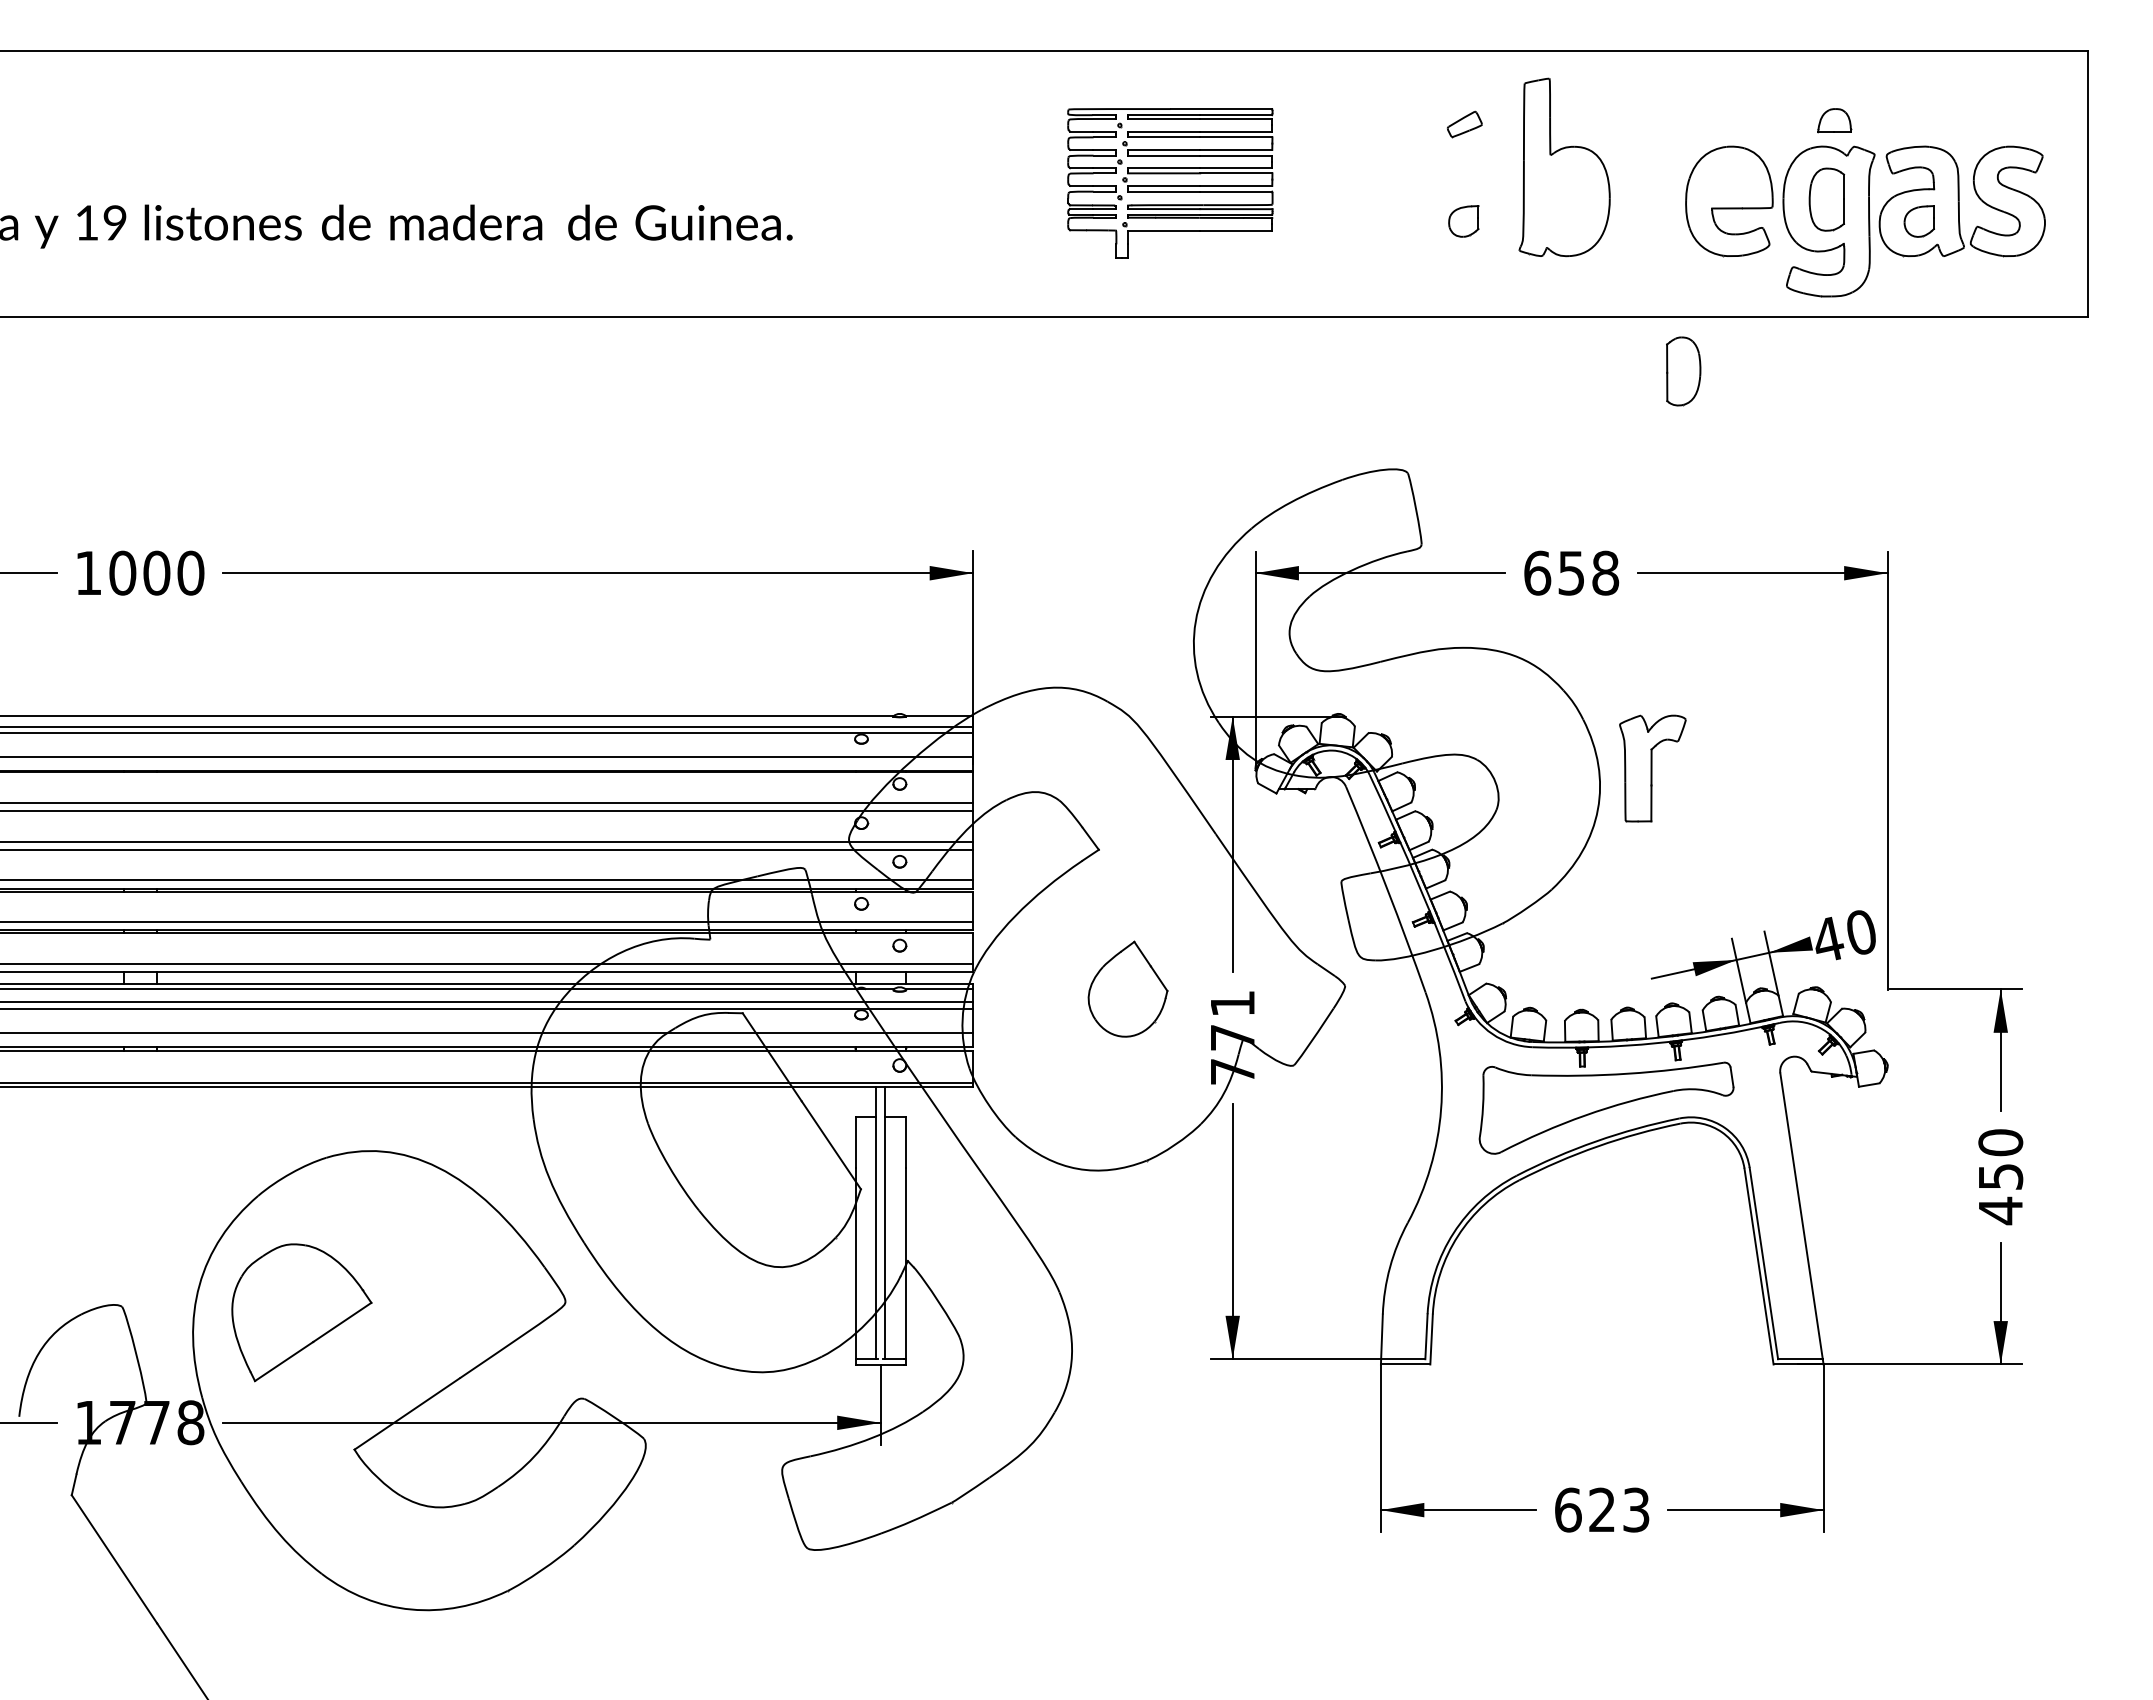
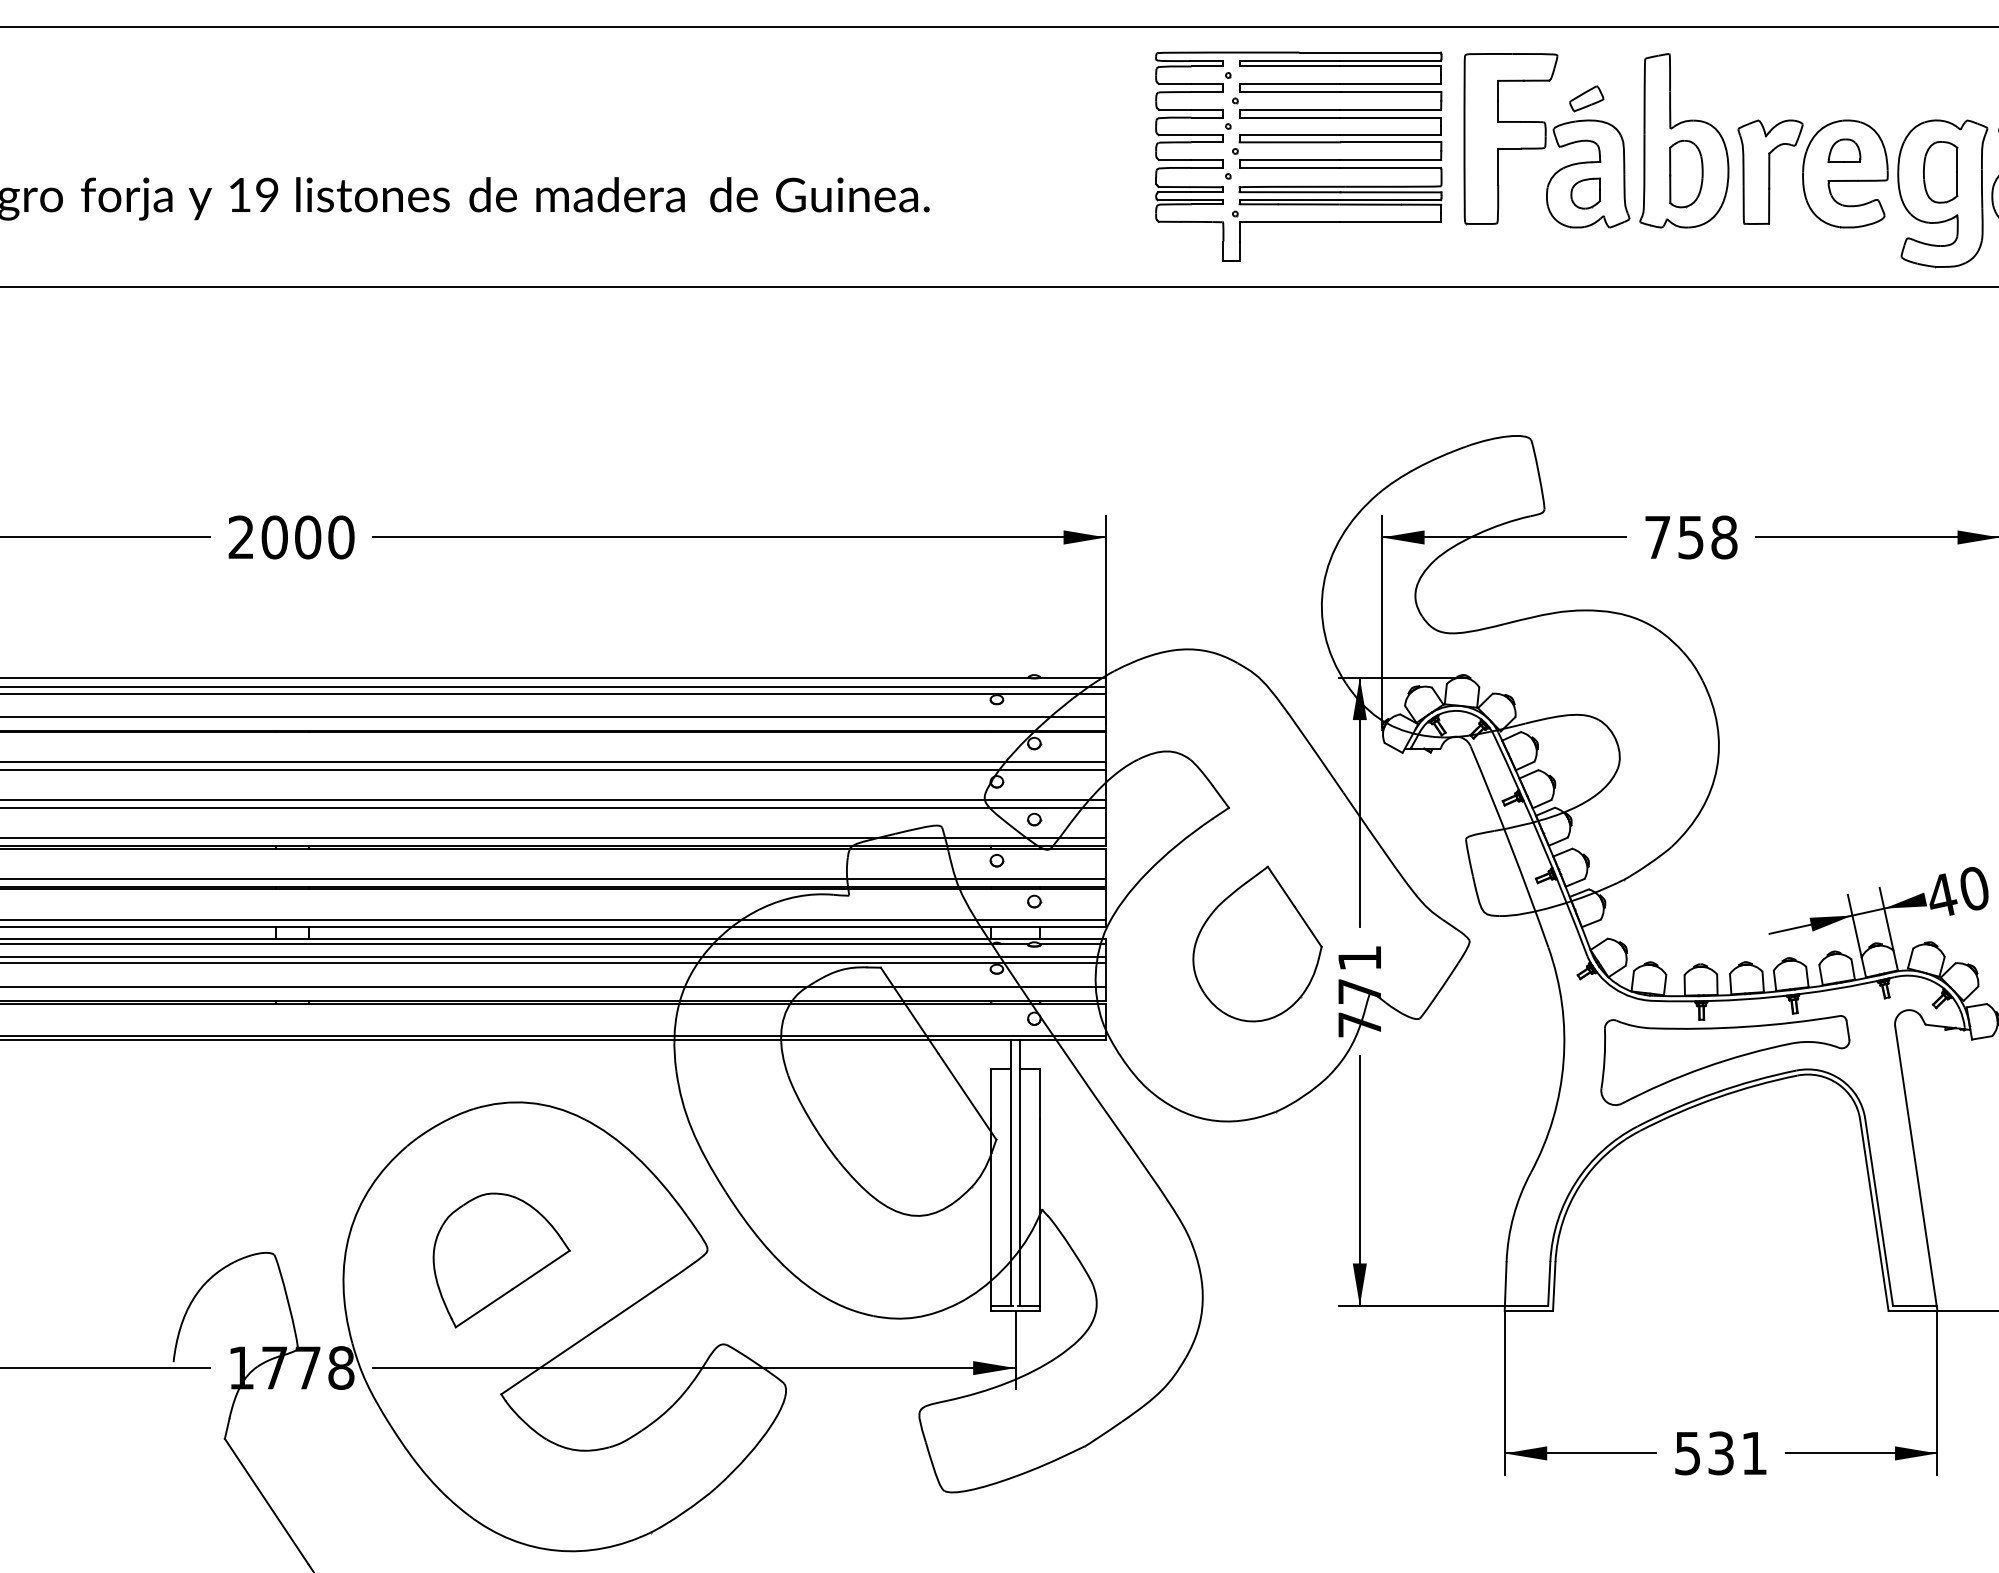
part: (1834, 120) -> (1844, 150), moved
part: (1423, 167) -> (1546, 140), added
part: (1170, 183) -> (1299, 156), size x1.43
part: (1683, 371) -> (1686, 174), moved
text: (87, 572) -> (240, 536), 1000 -> 2000
text: (1537, 572) -> (1657, 536), 658 -> 758
part: (1652, 768) -> (1770, 172), moved
part: (1127, 989) -> (1256, 944), size x1.67
part: (301, 1312) -> (501, 1260), moved
text: (1602, 1509) -> (1721, 1452), 623 -> 531

